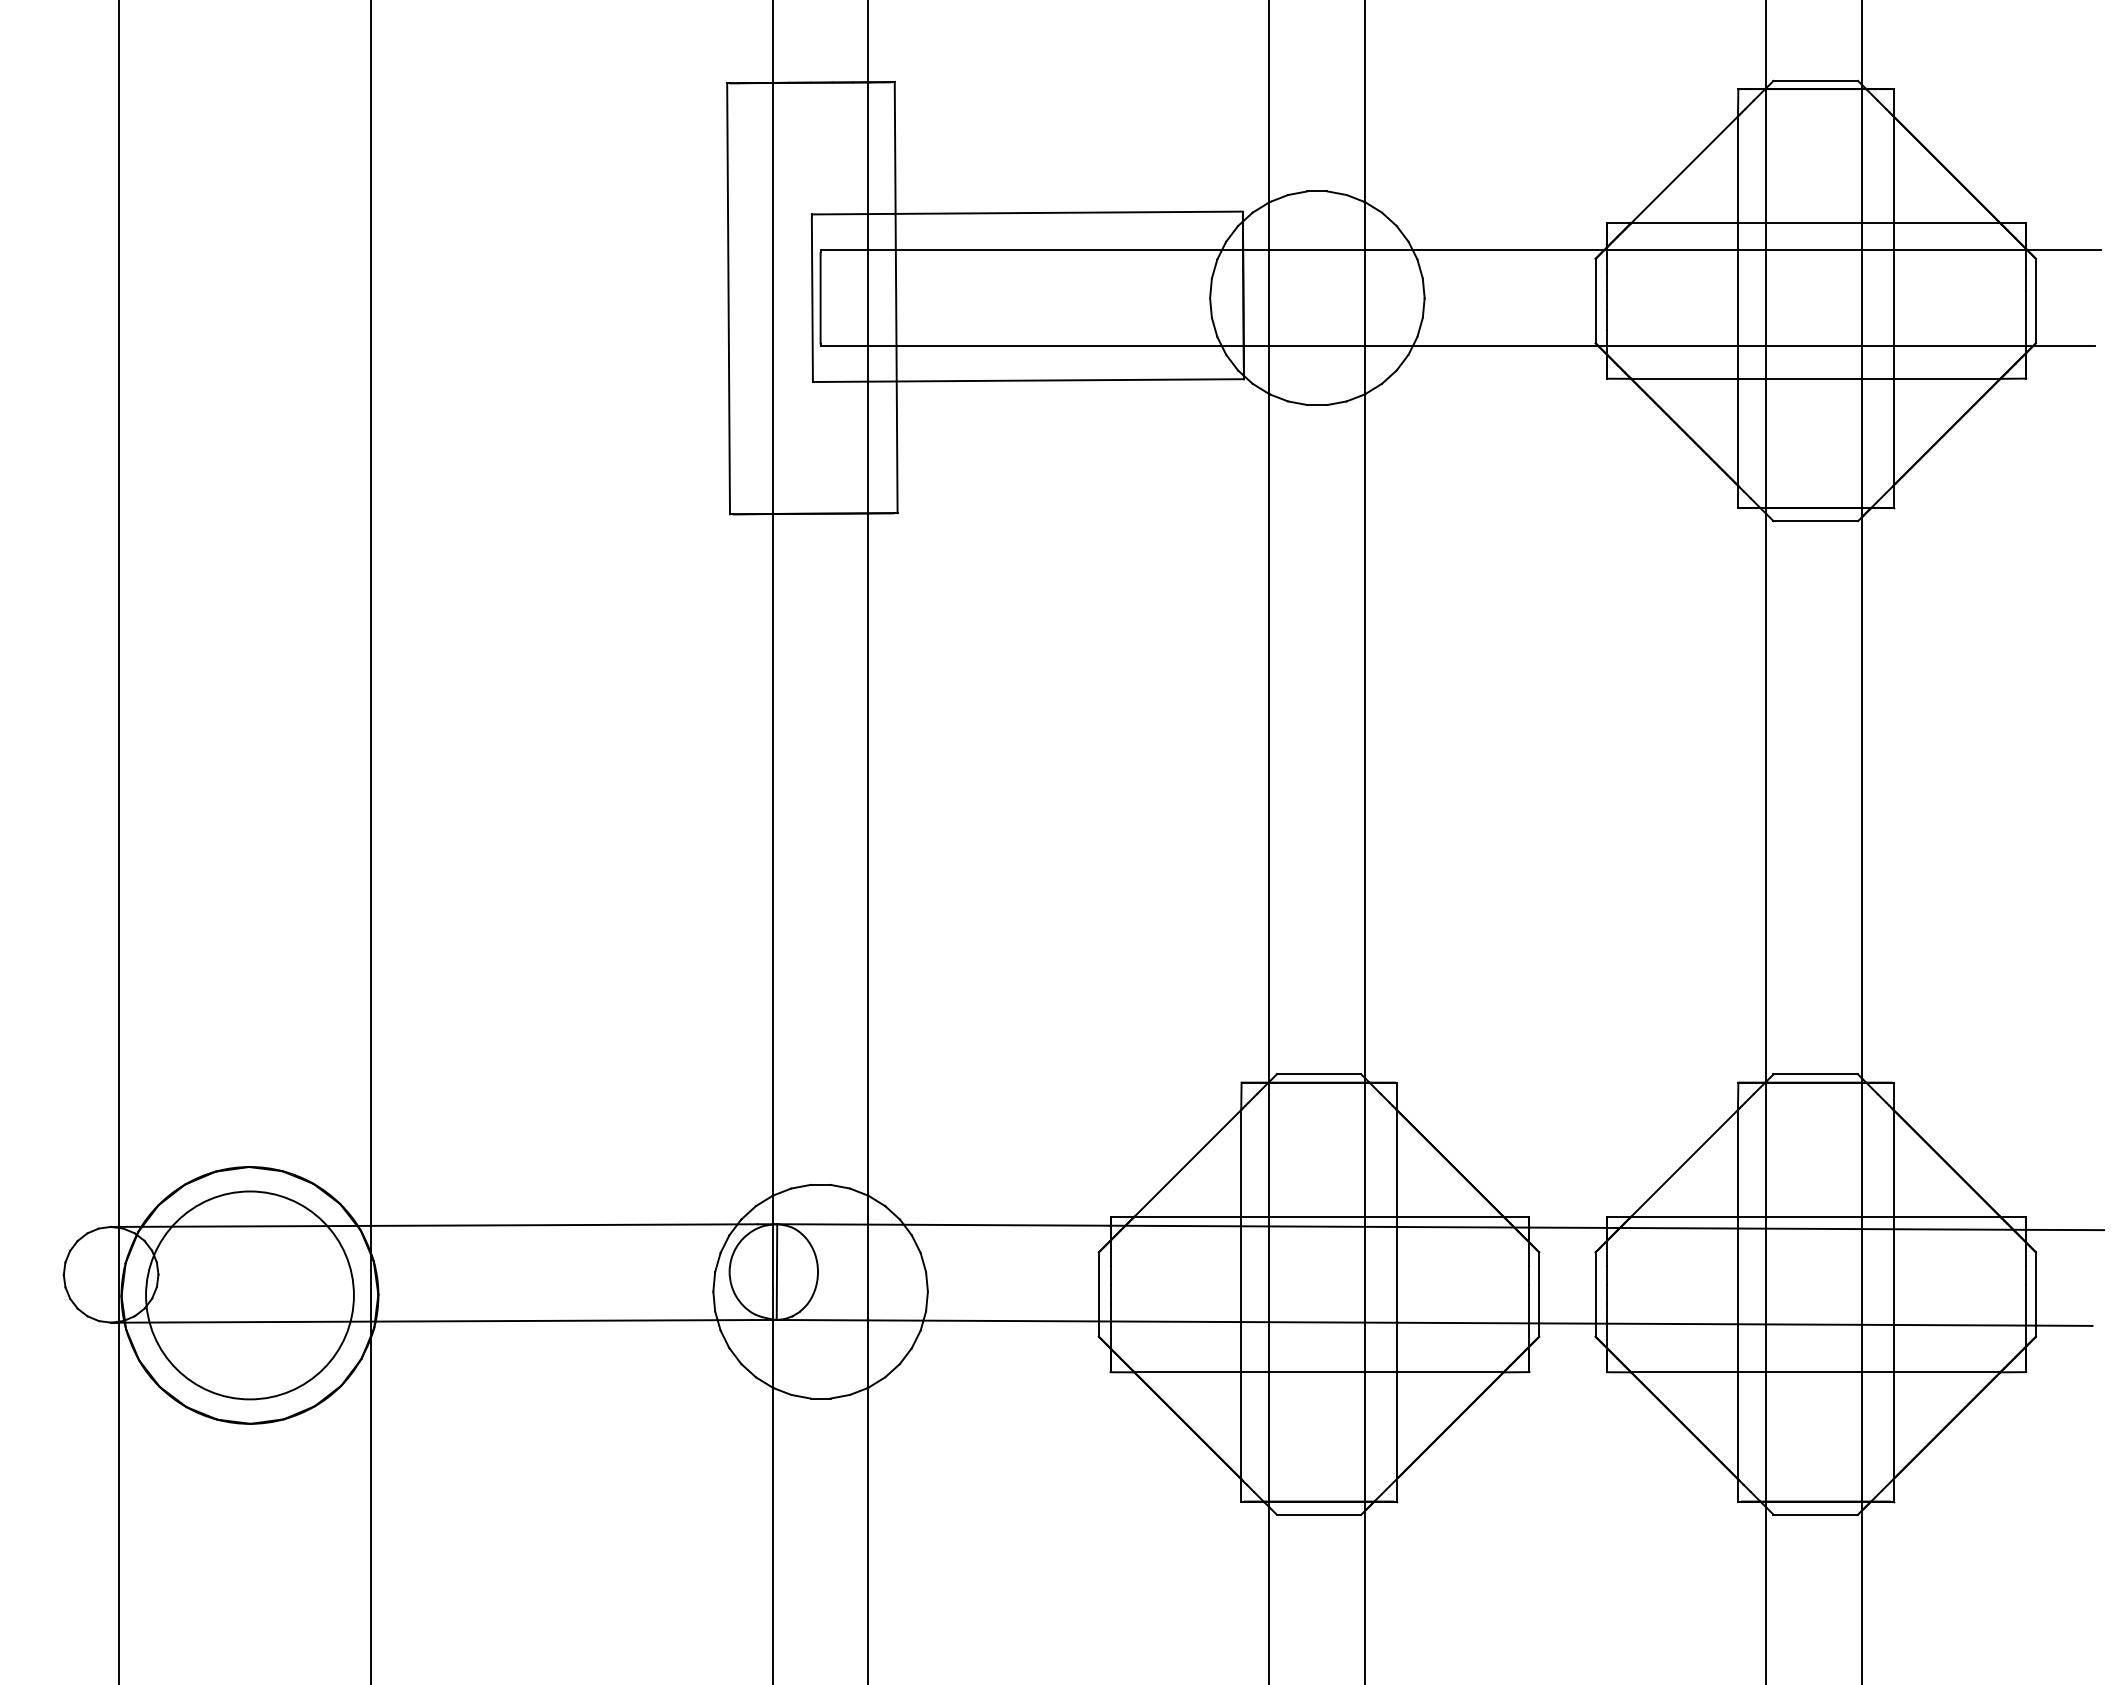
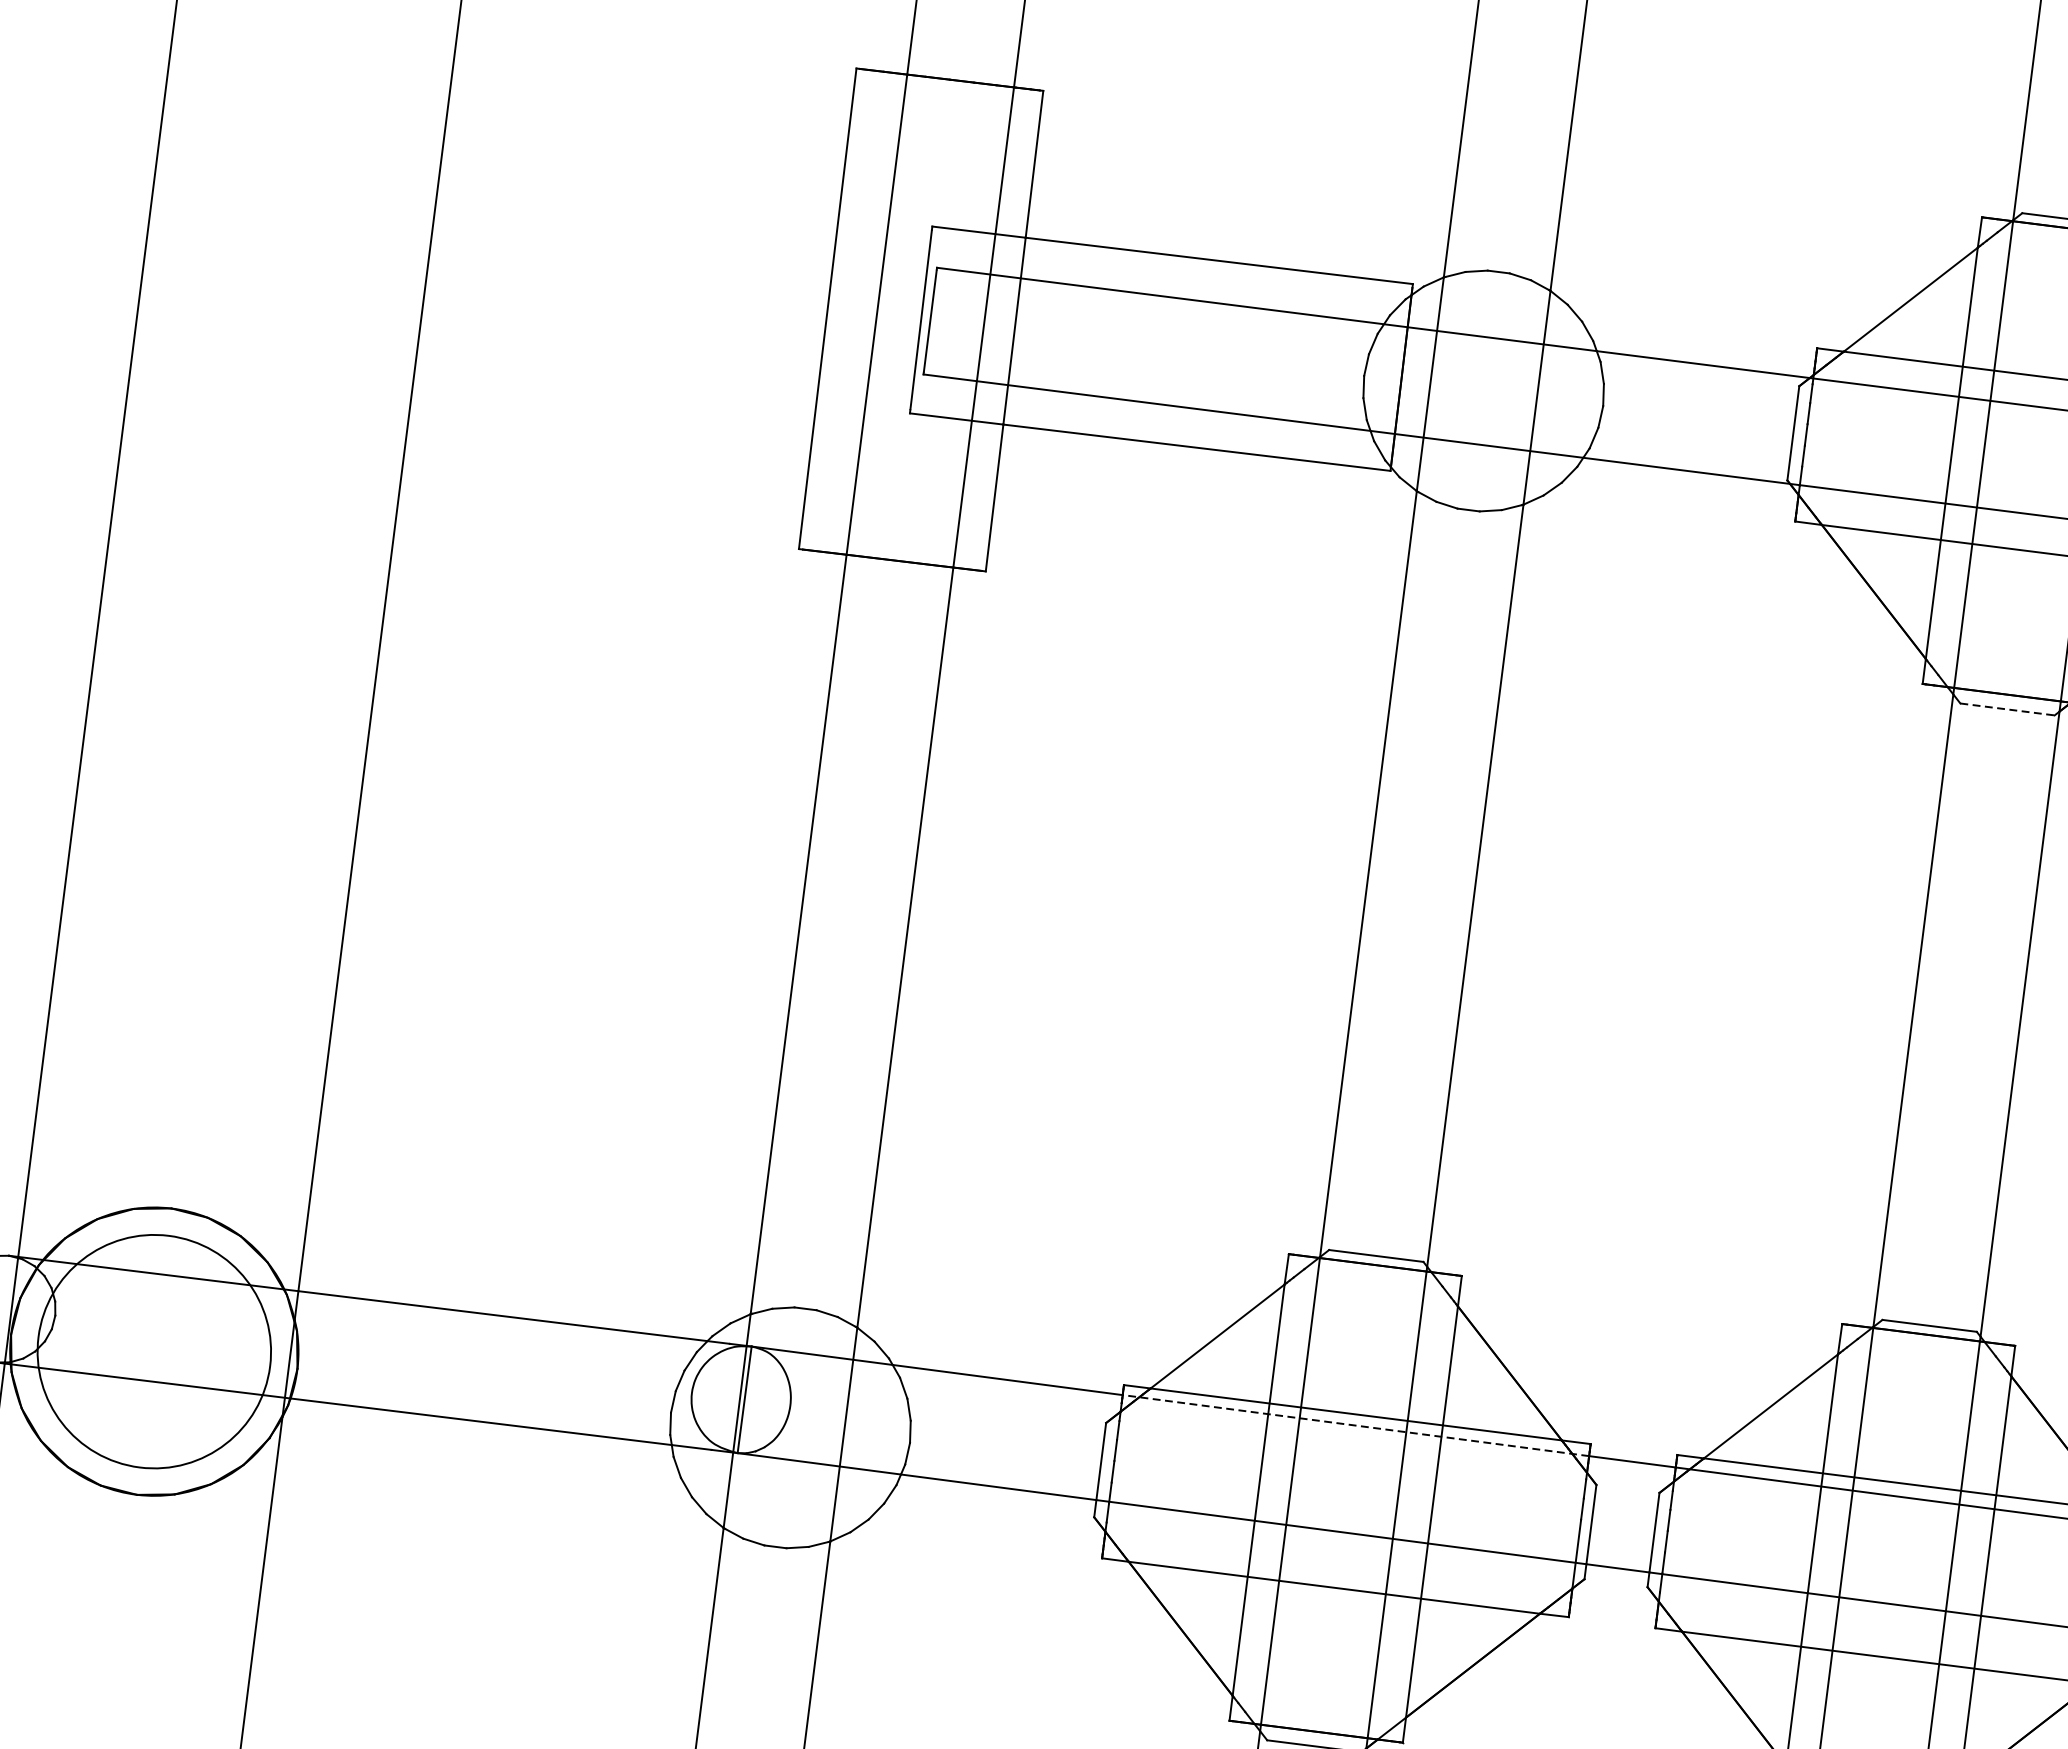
line: (1816, 521) -> (2008, 709), solid -> dashed
line: (1319, 1226) -> (1355, 1425), solid -> dashed

